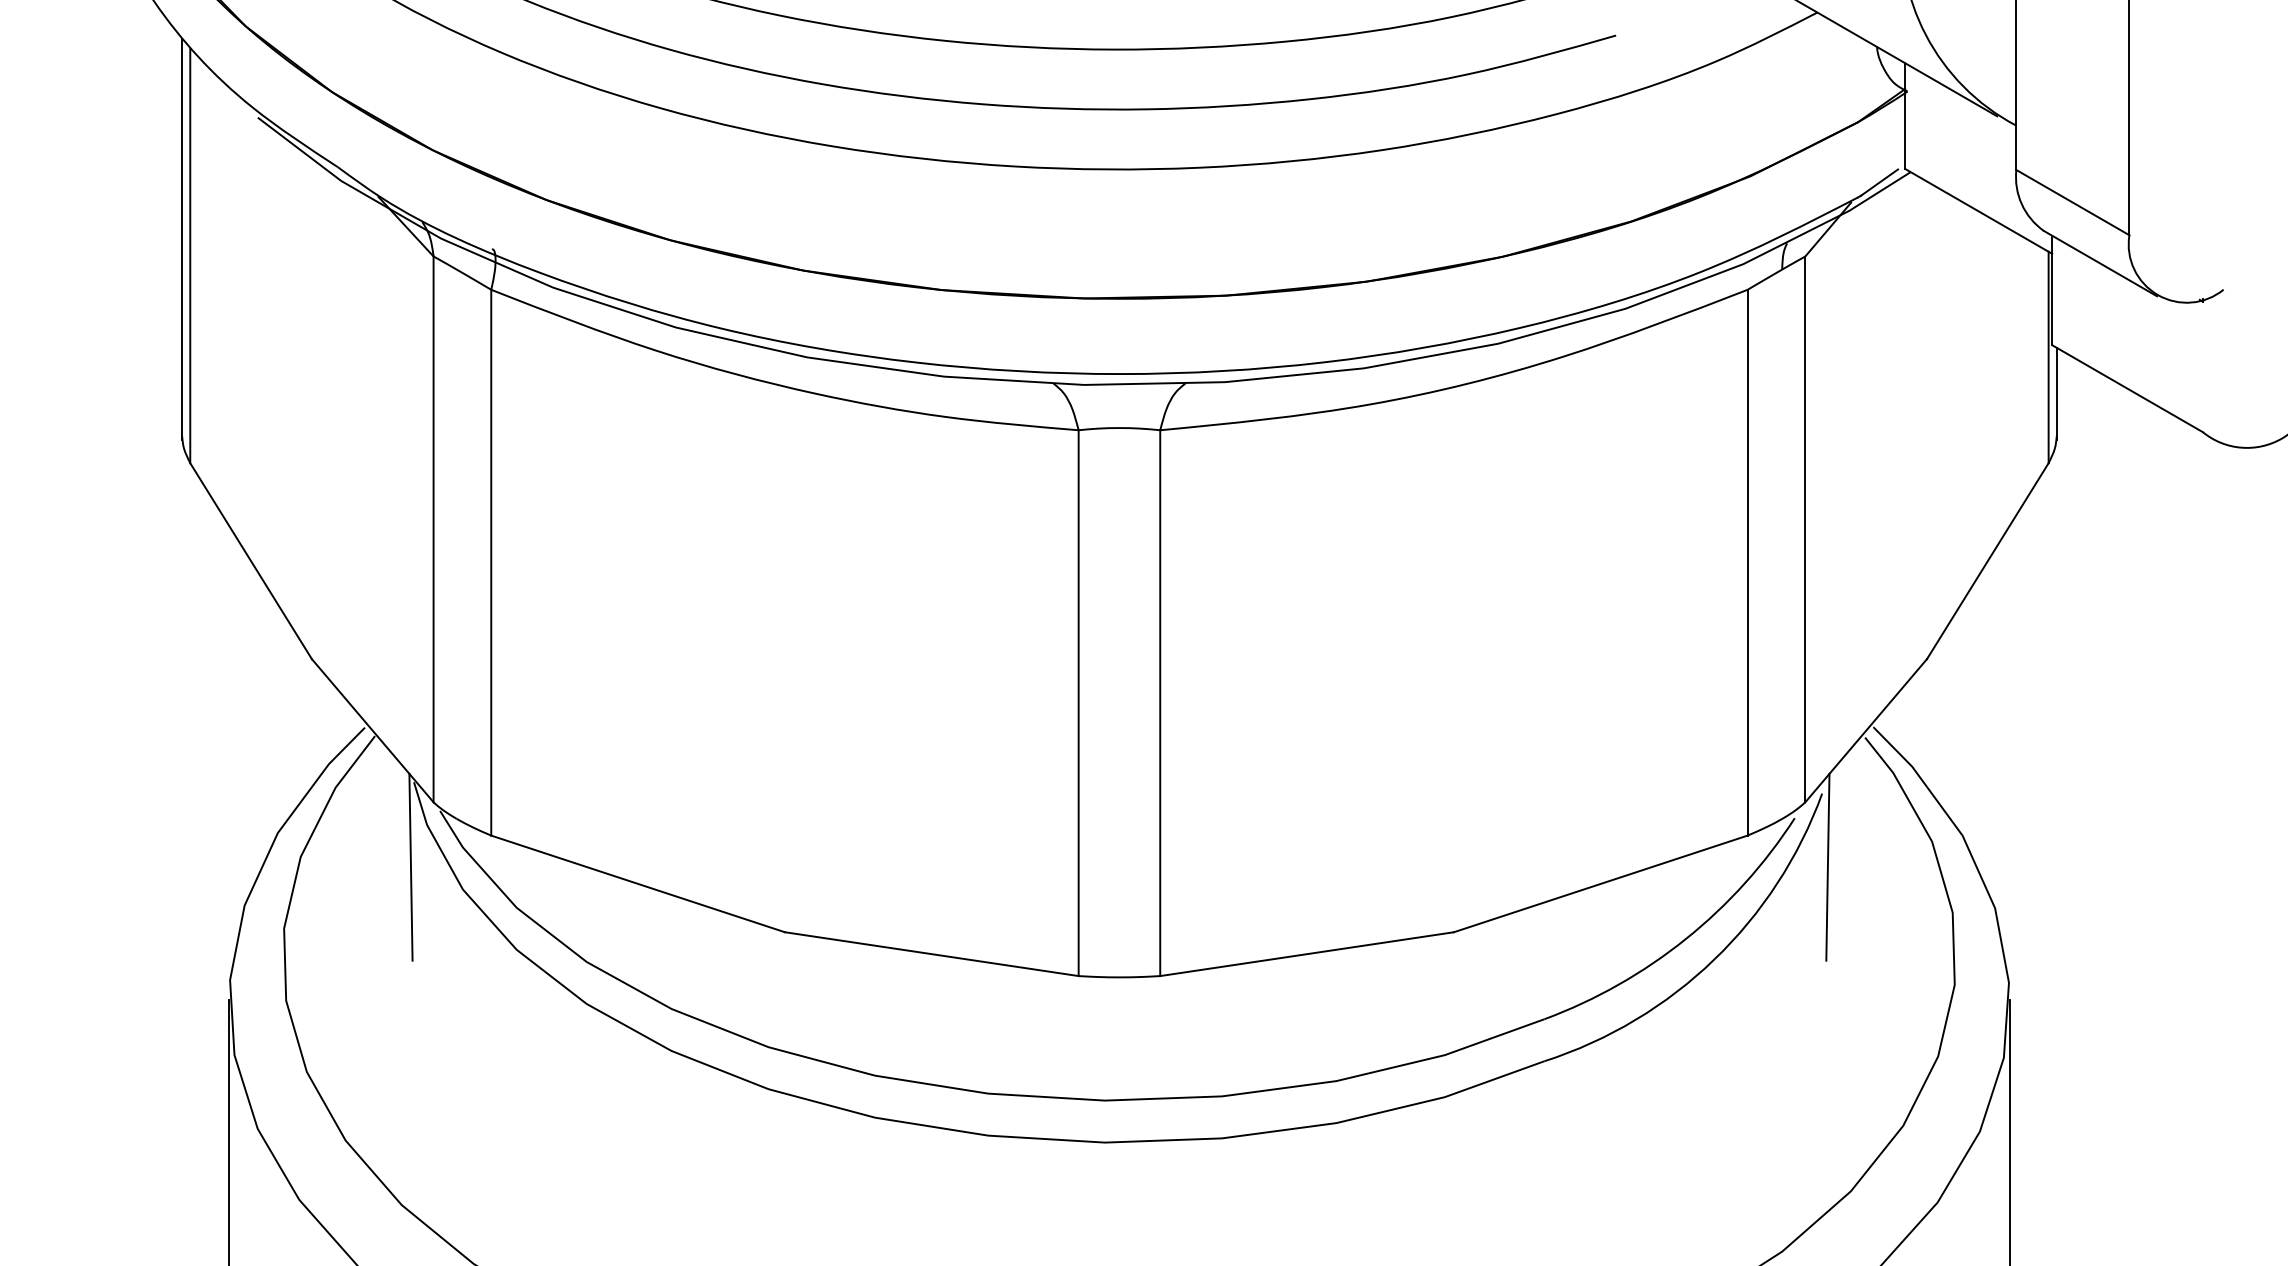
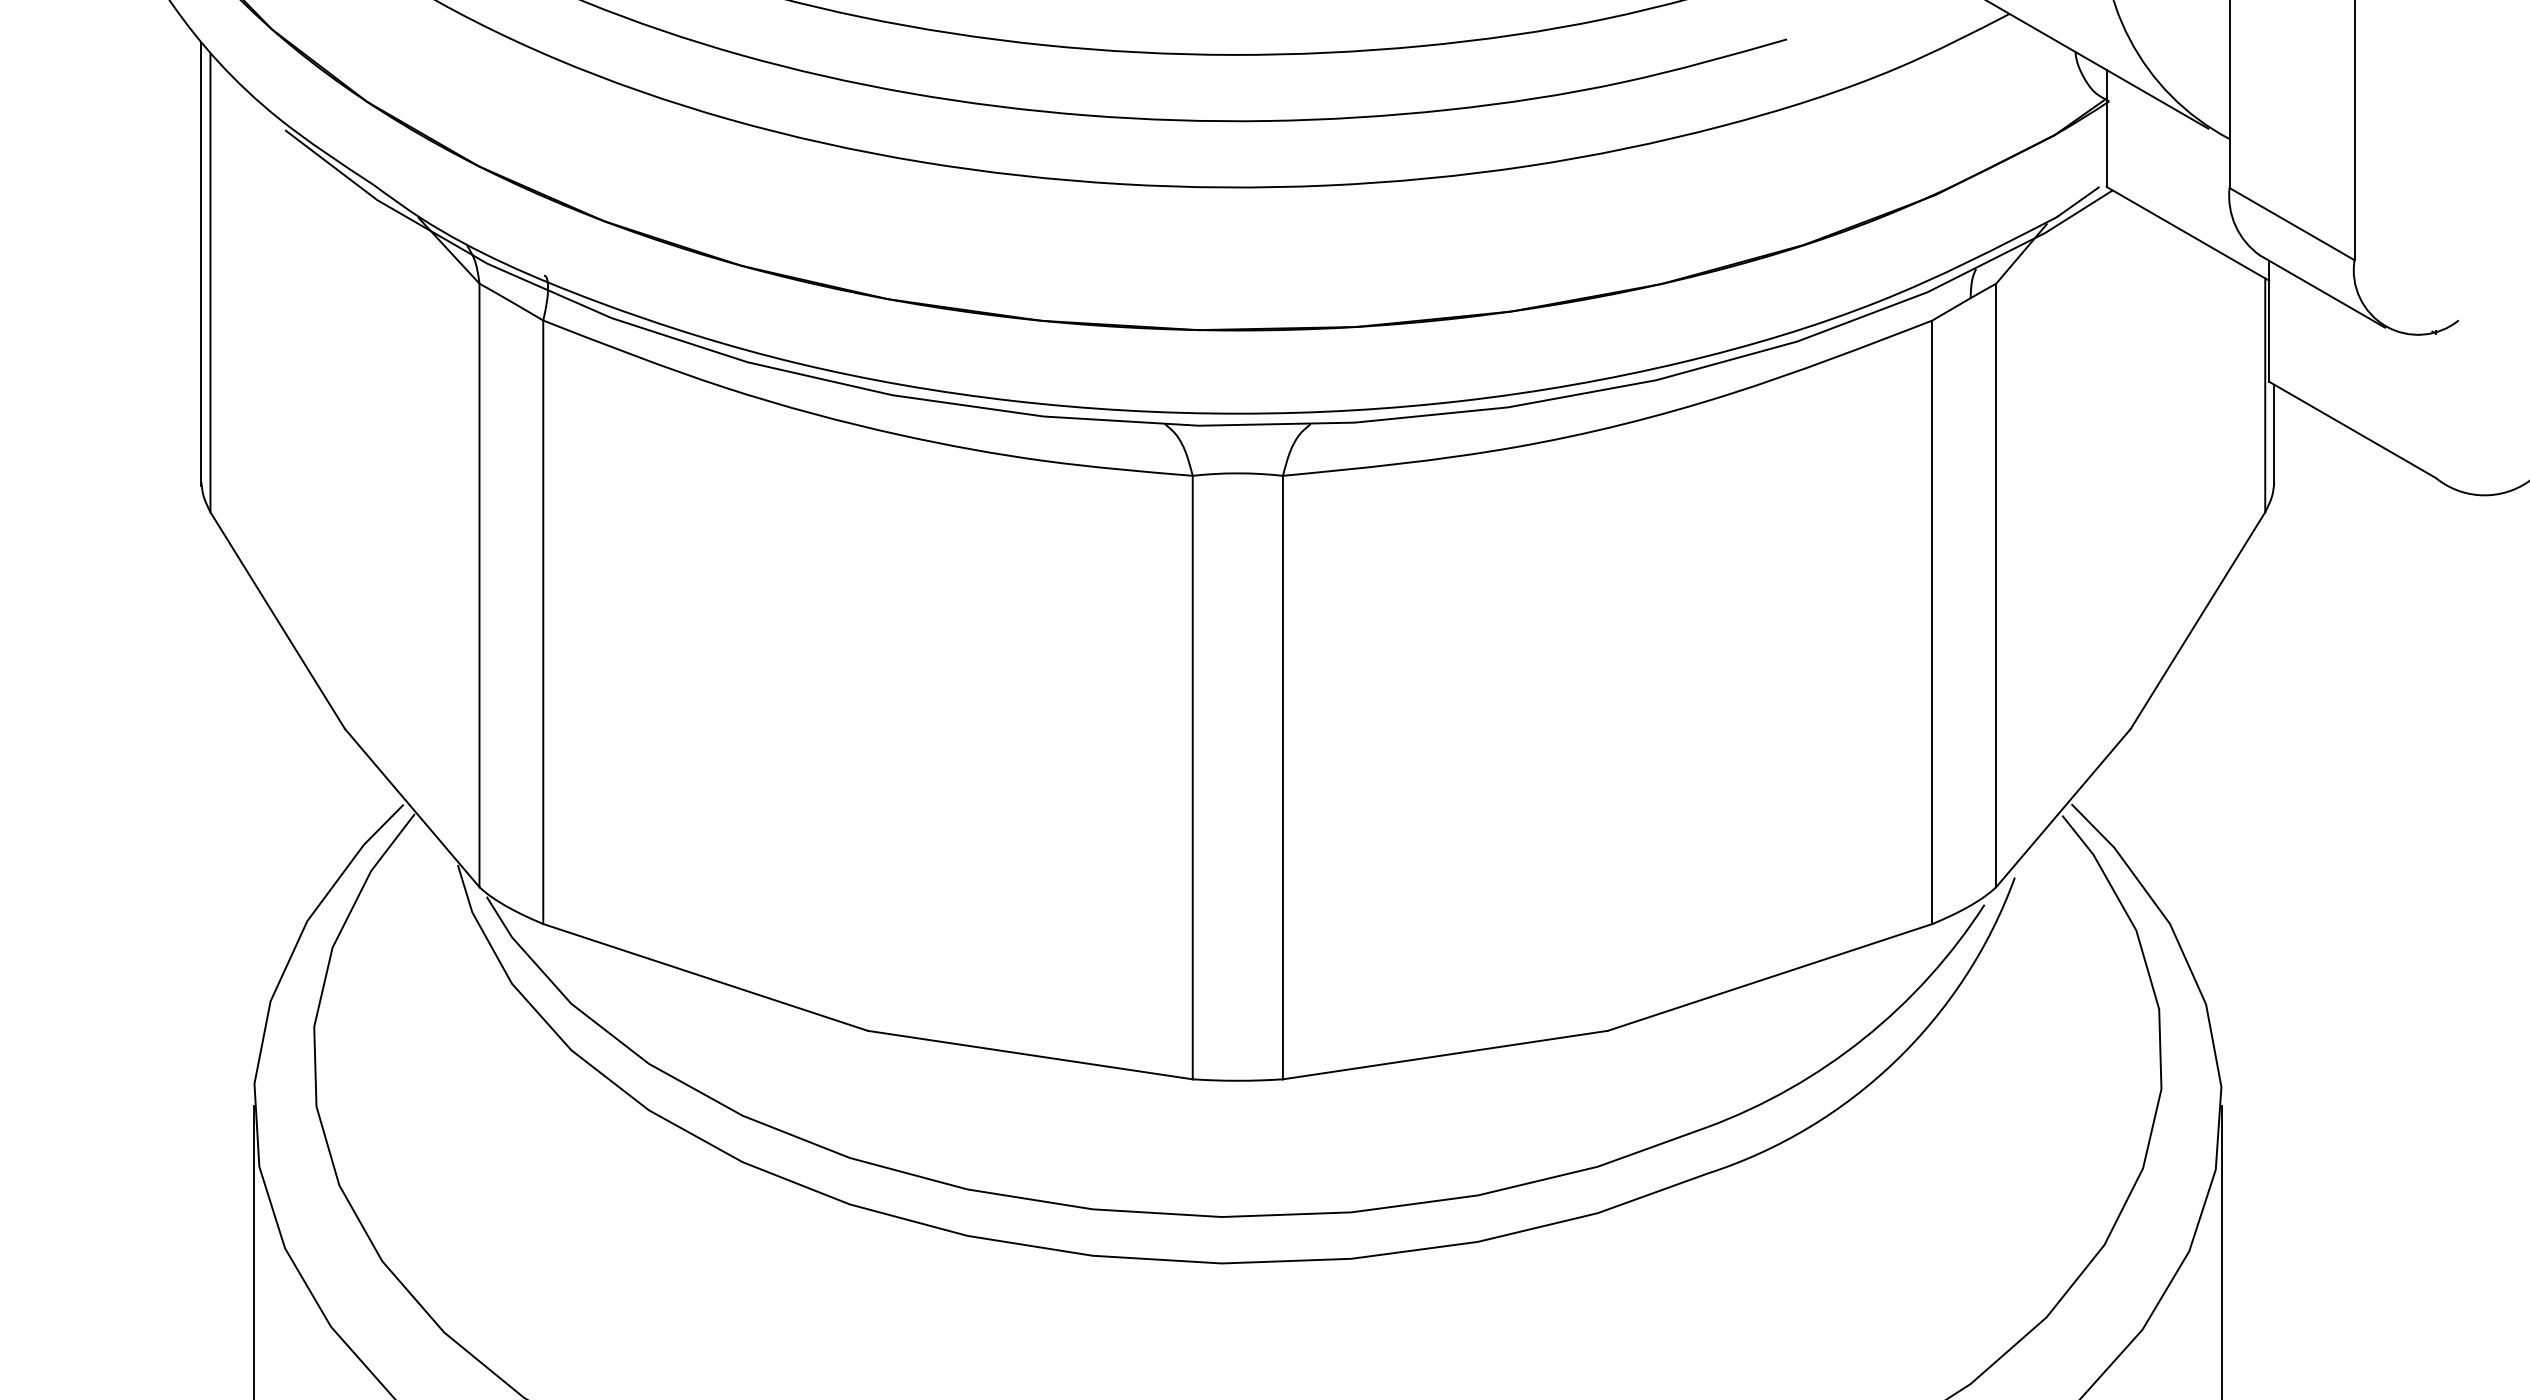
line: (410, 866) -> (454, 958), removed
line: (1827, 866) -> (2020, 958), removed

